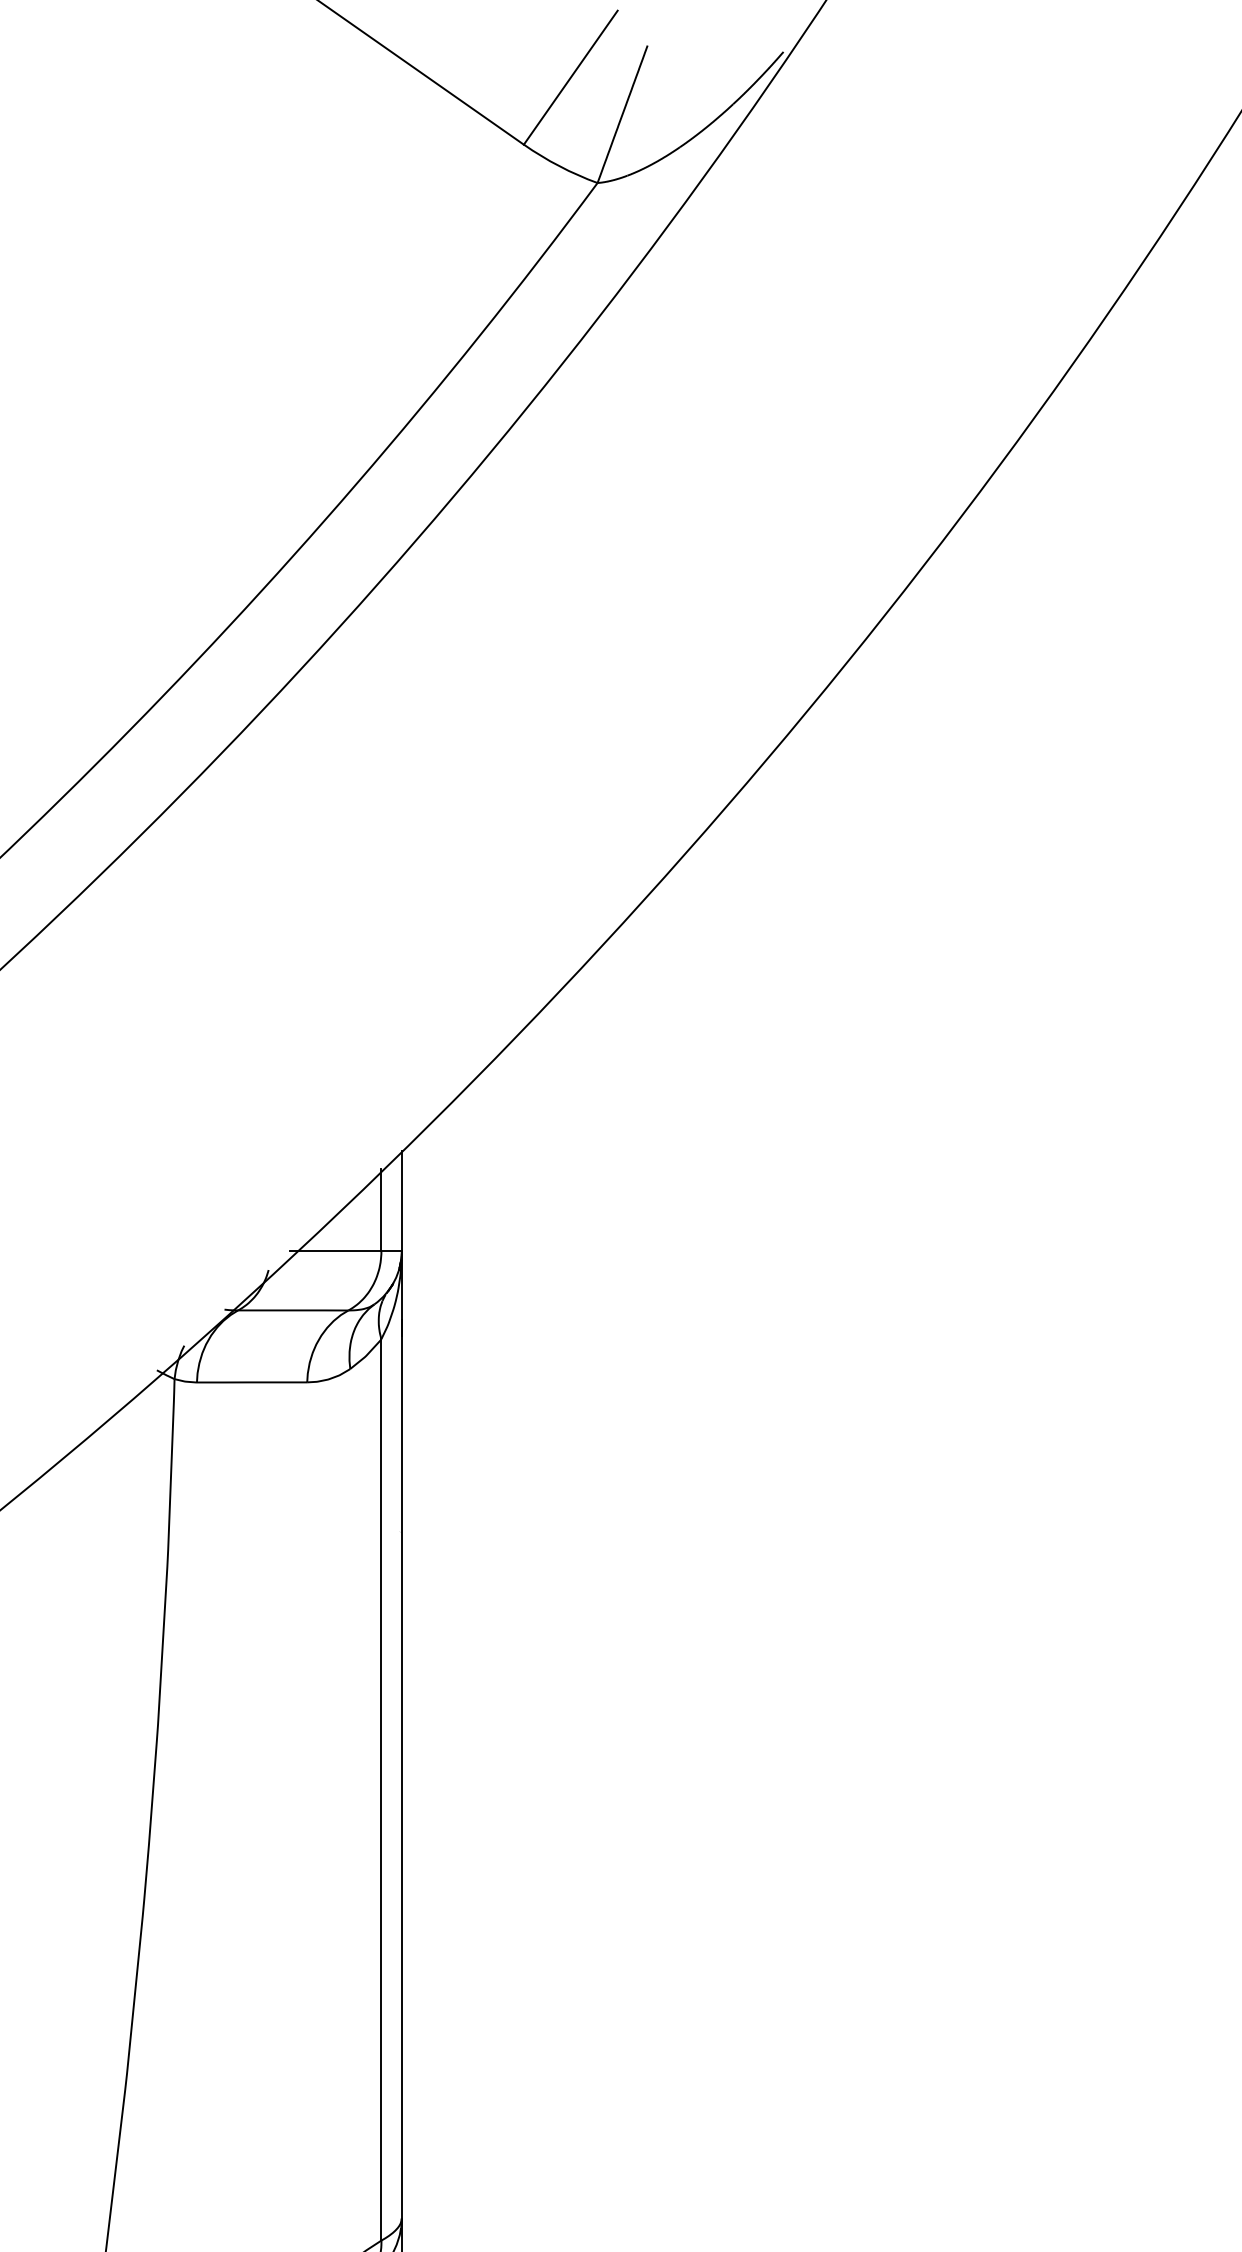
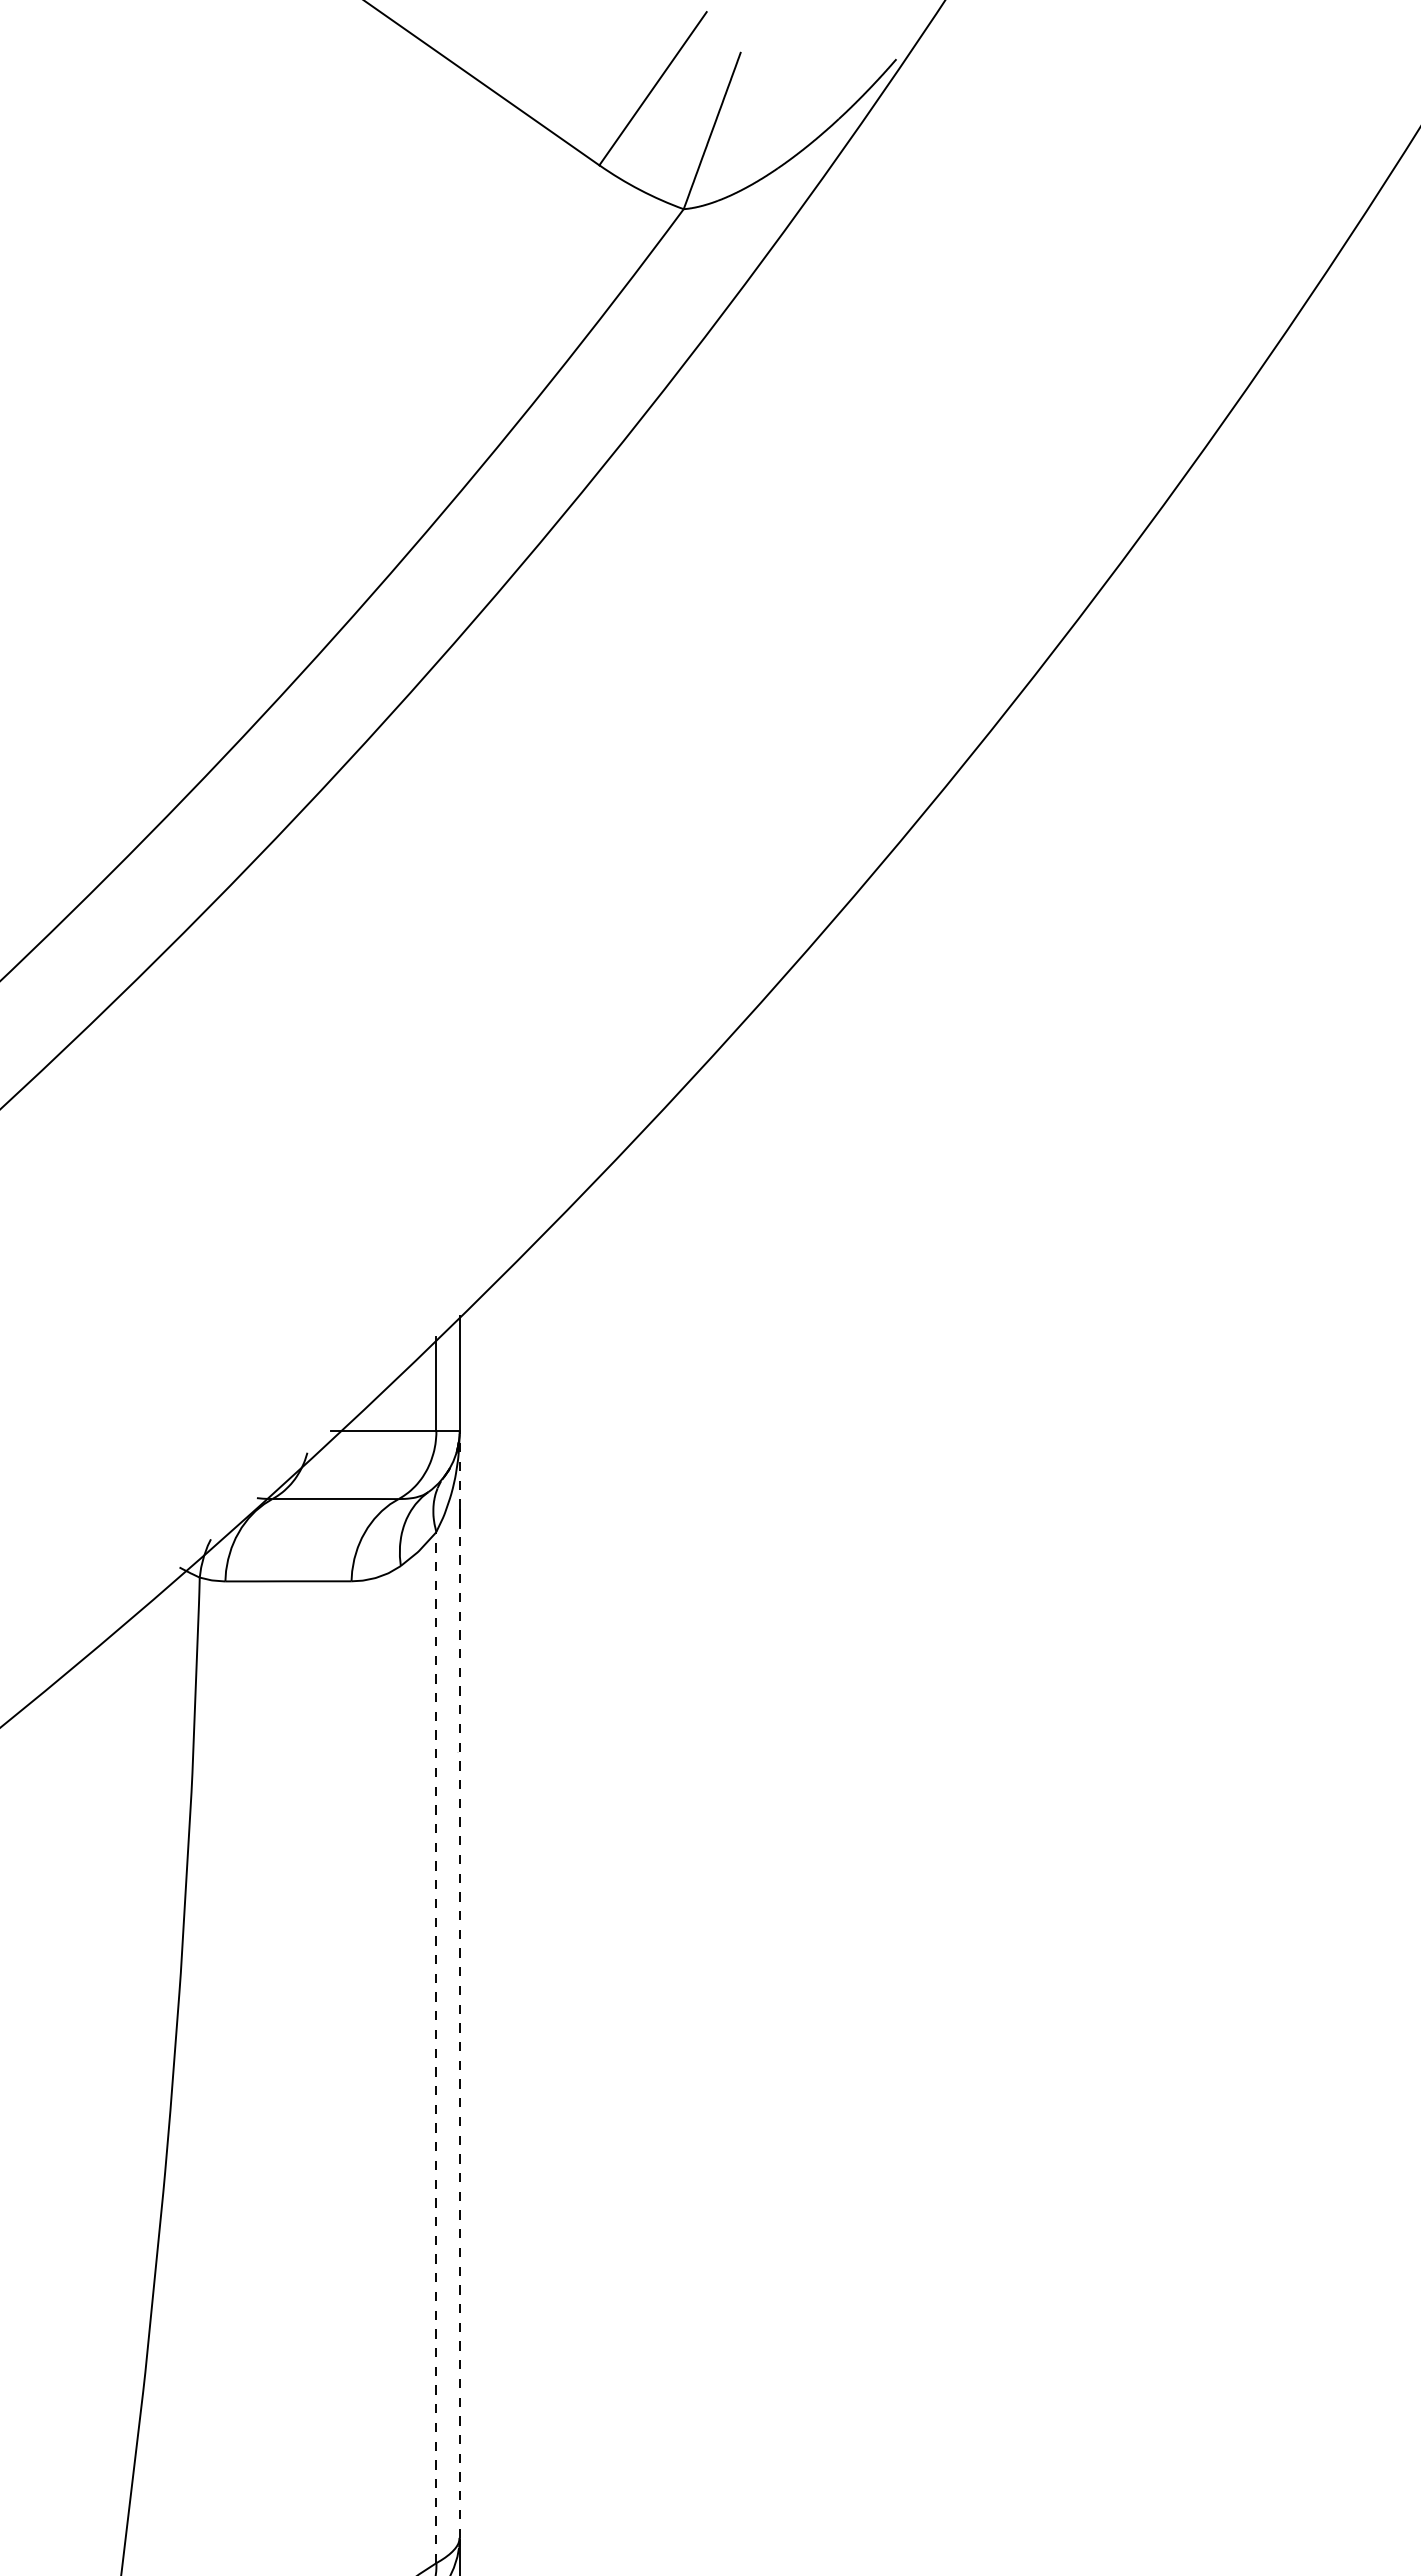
line: (401, 1734) -> (459, 1984), solid -> dashed
line: (381, 1789) -> (436, 2047), solid -> dashed

